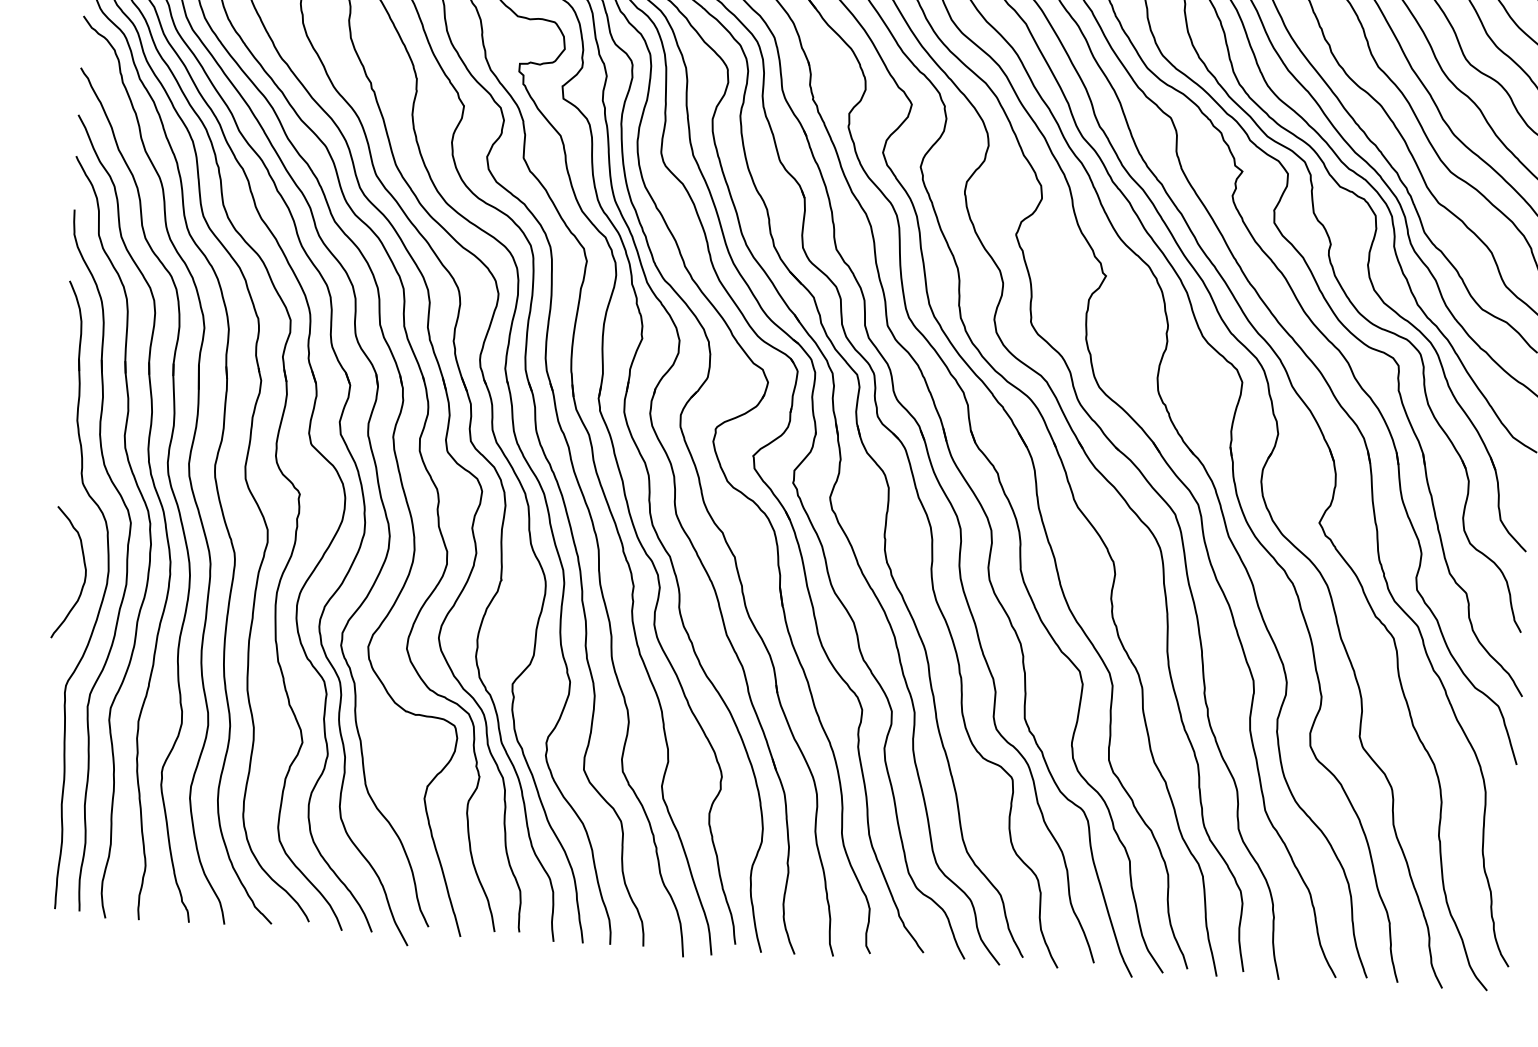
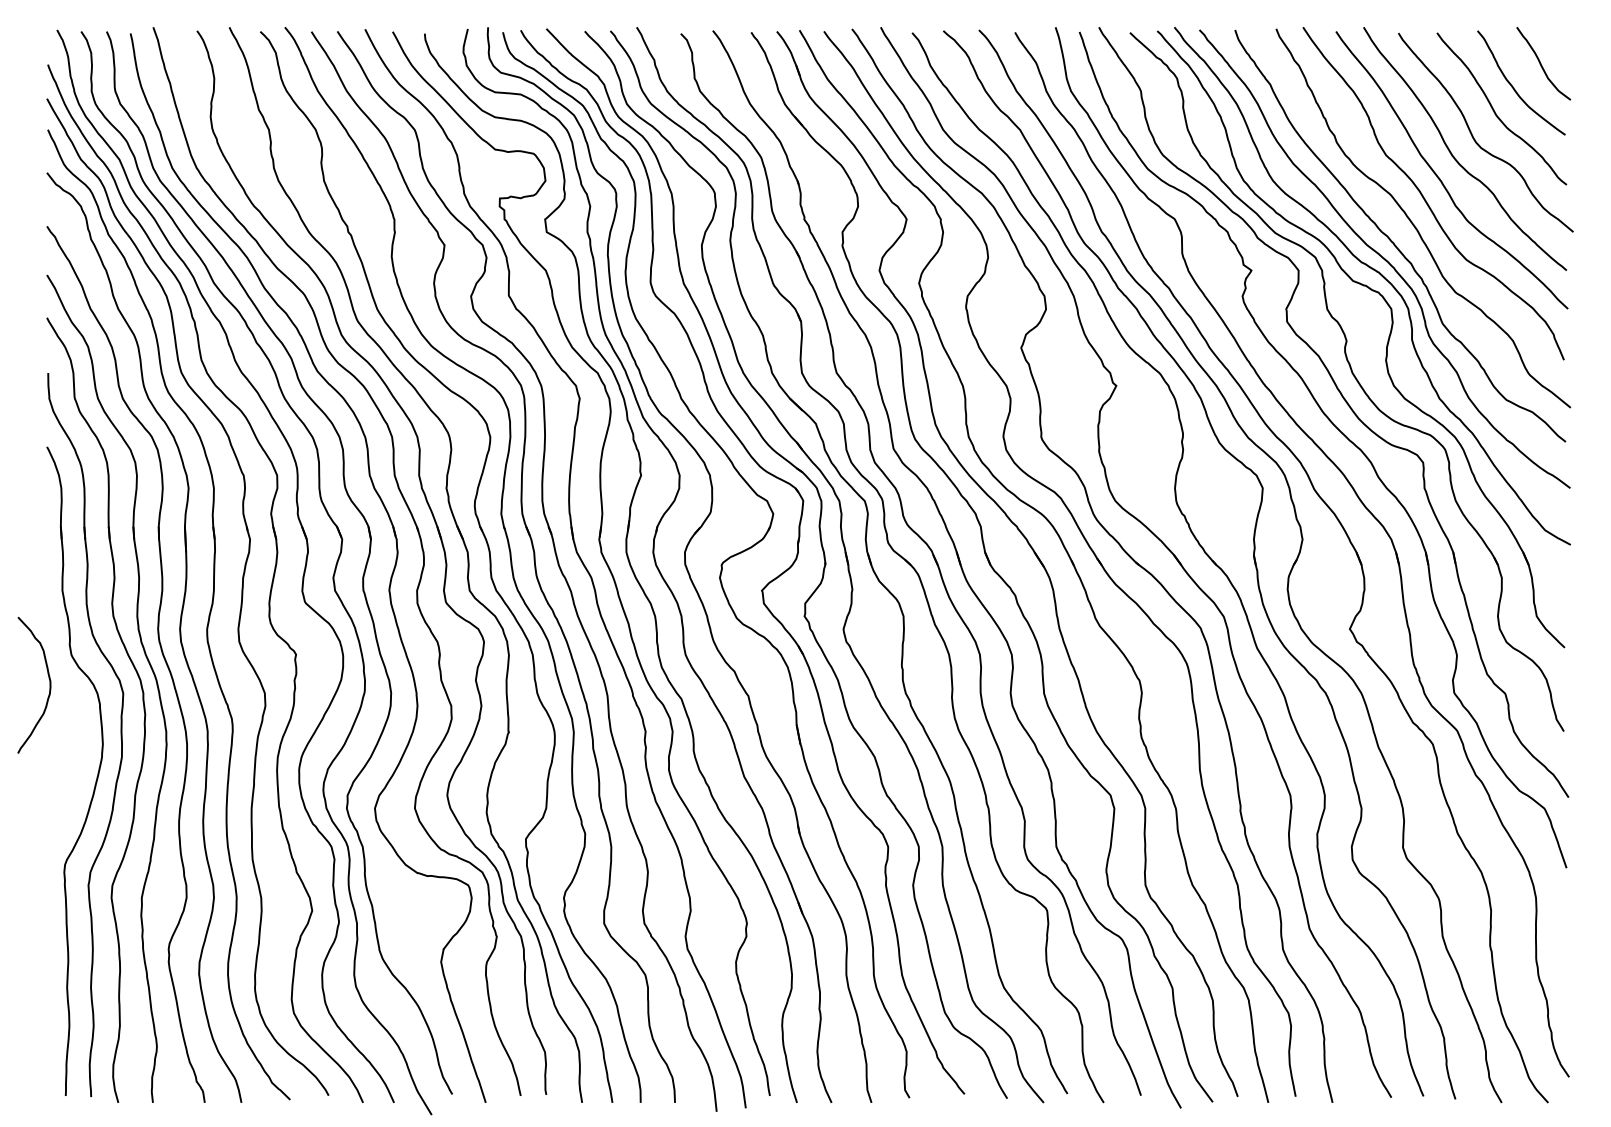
curve: (84, 572) -> (49, 684), moved

